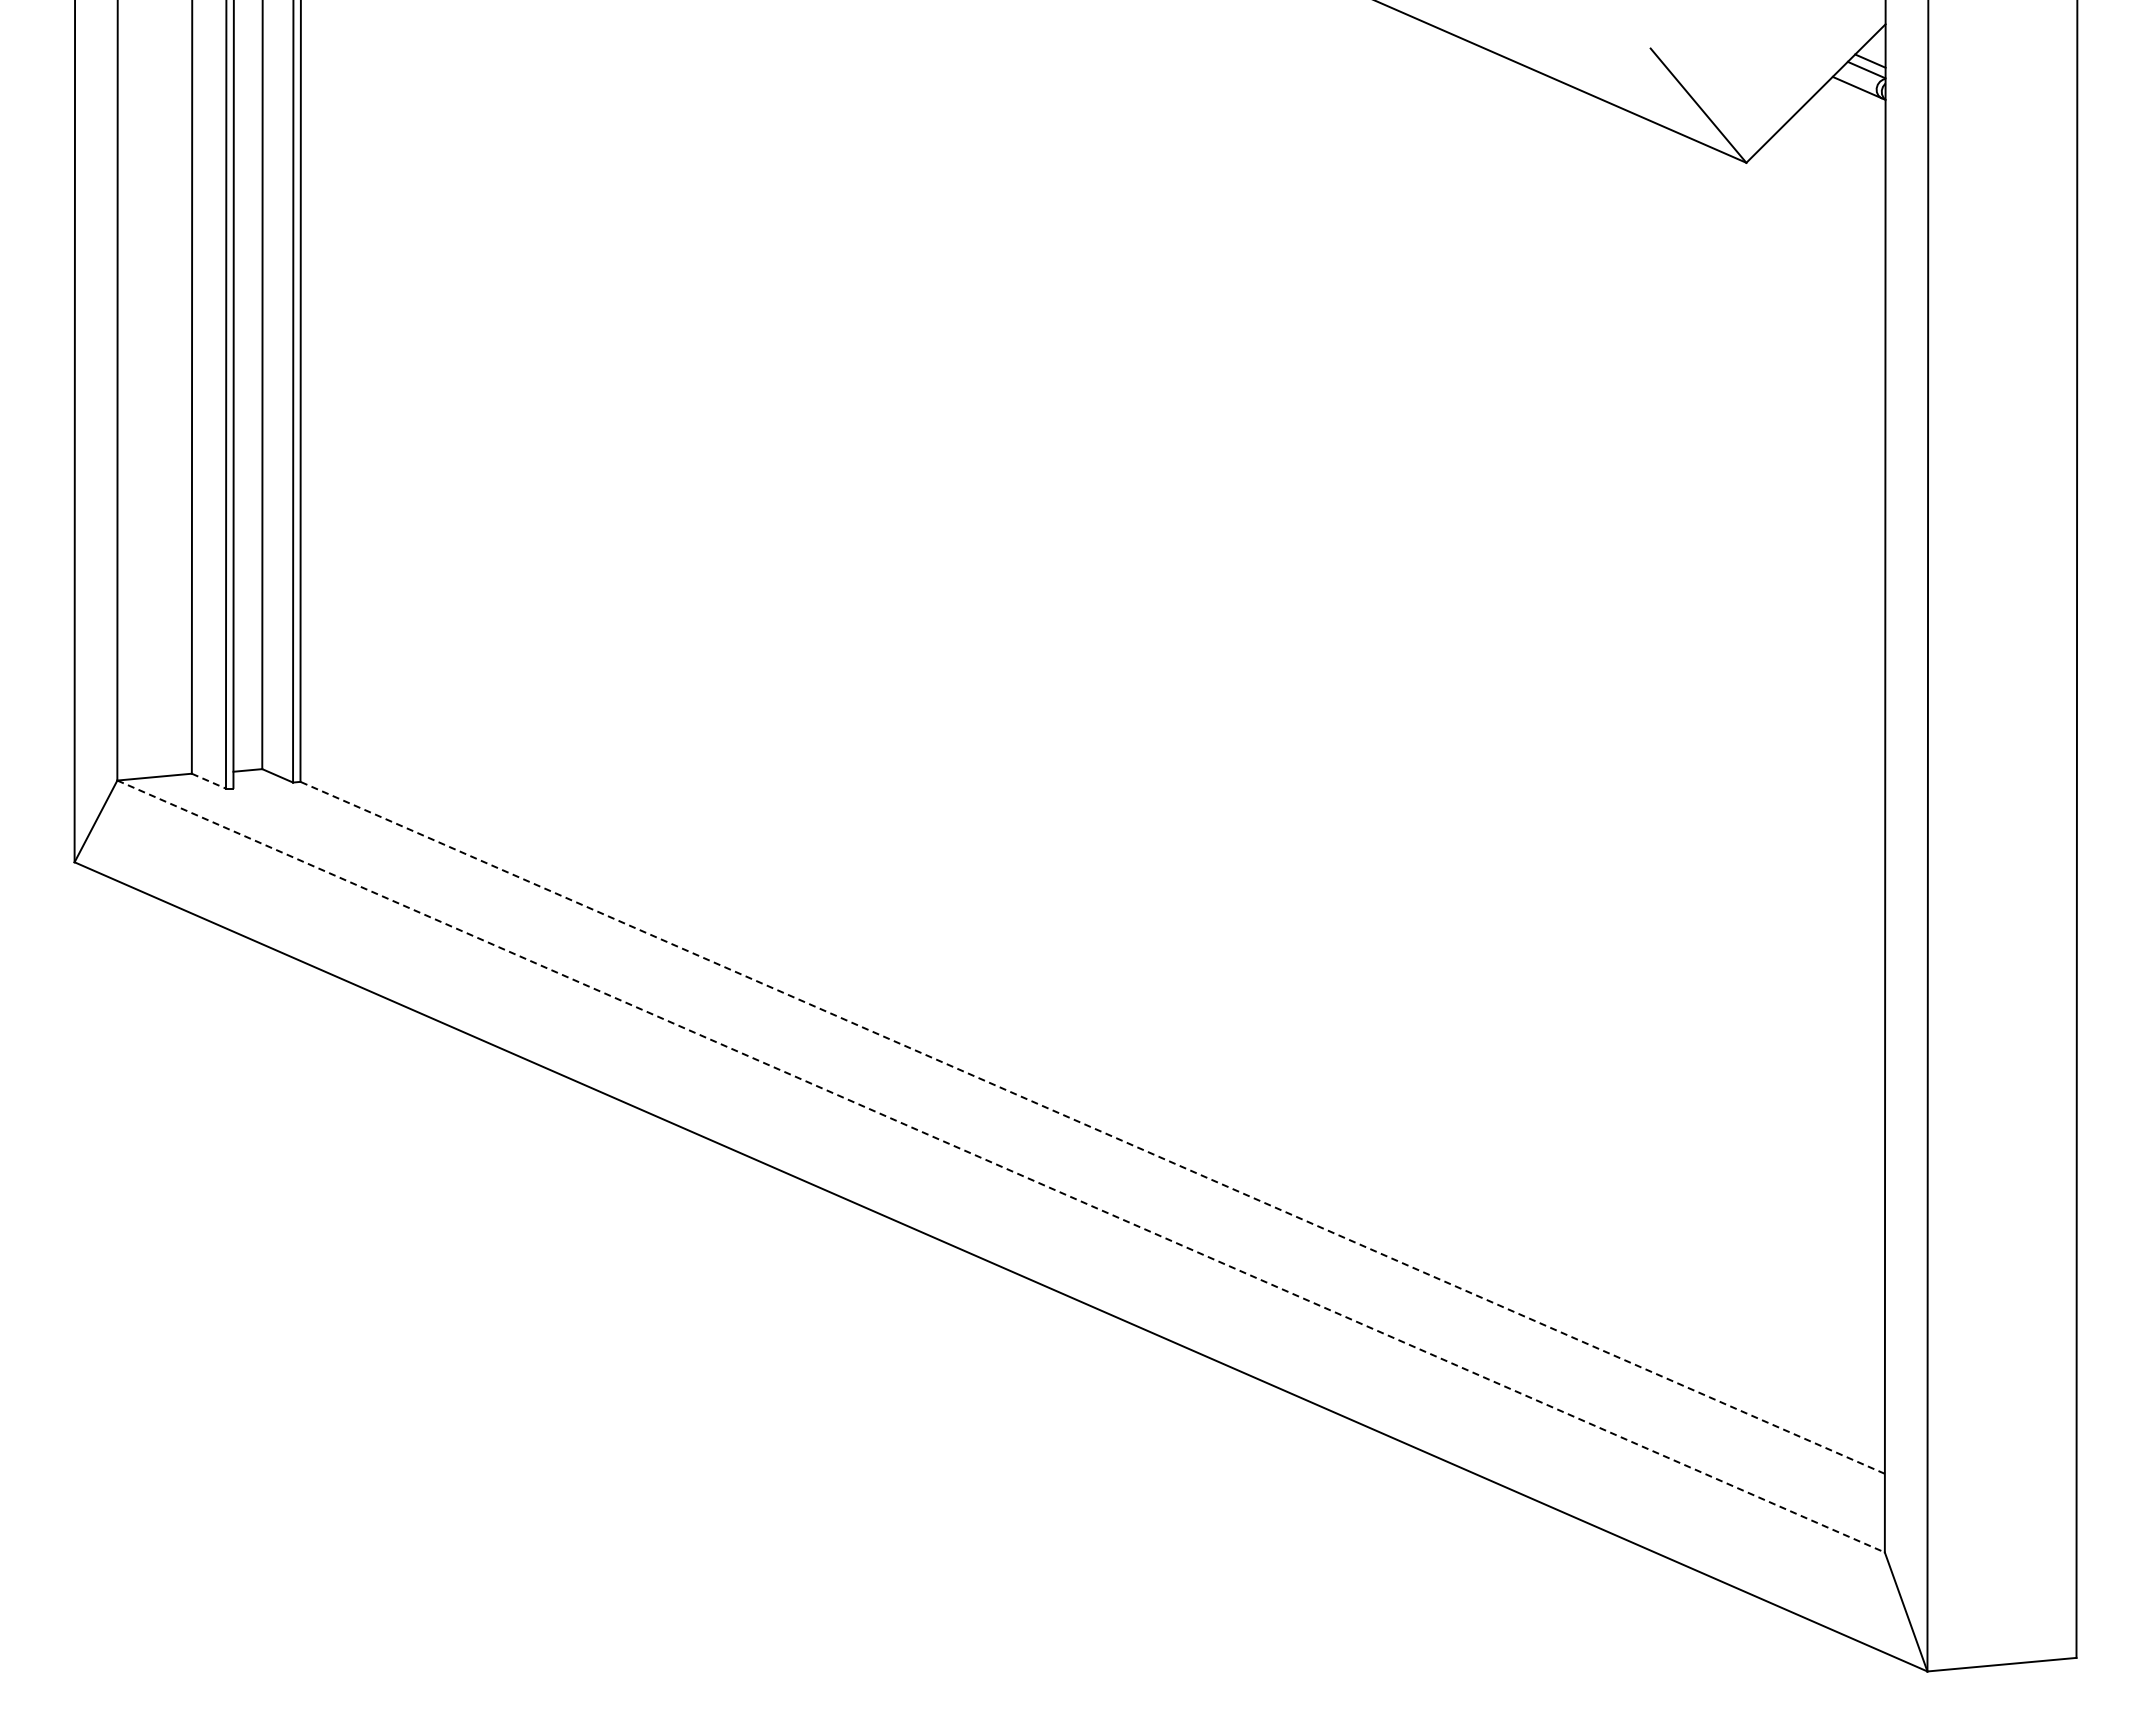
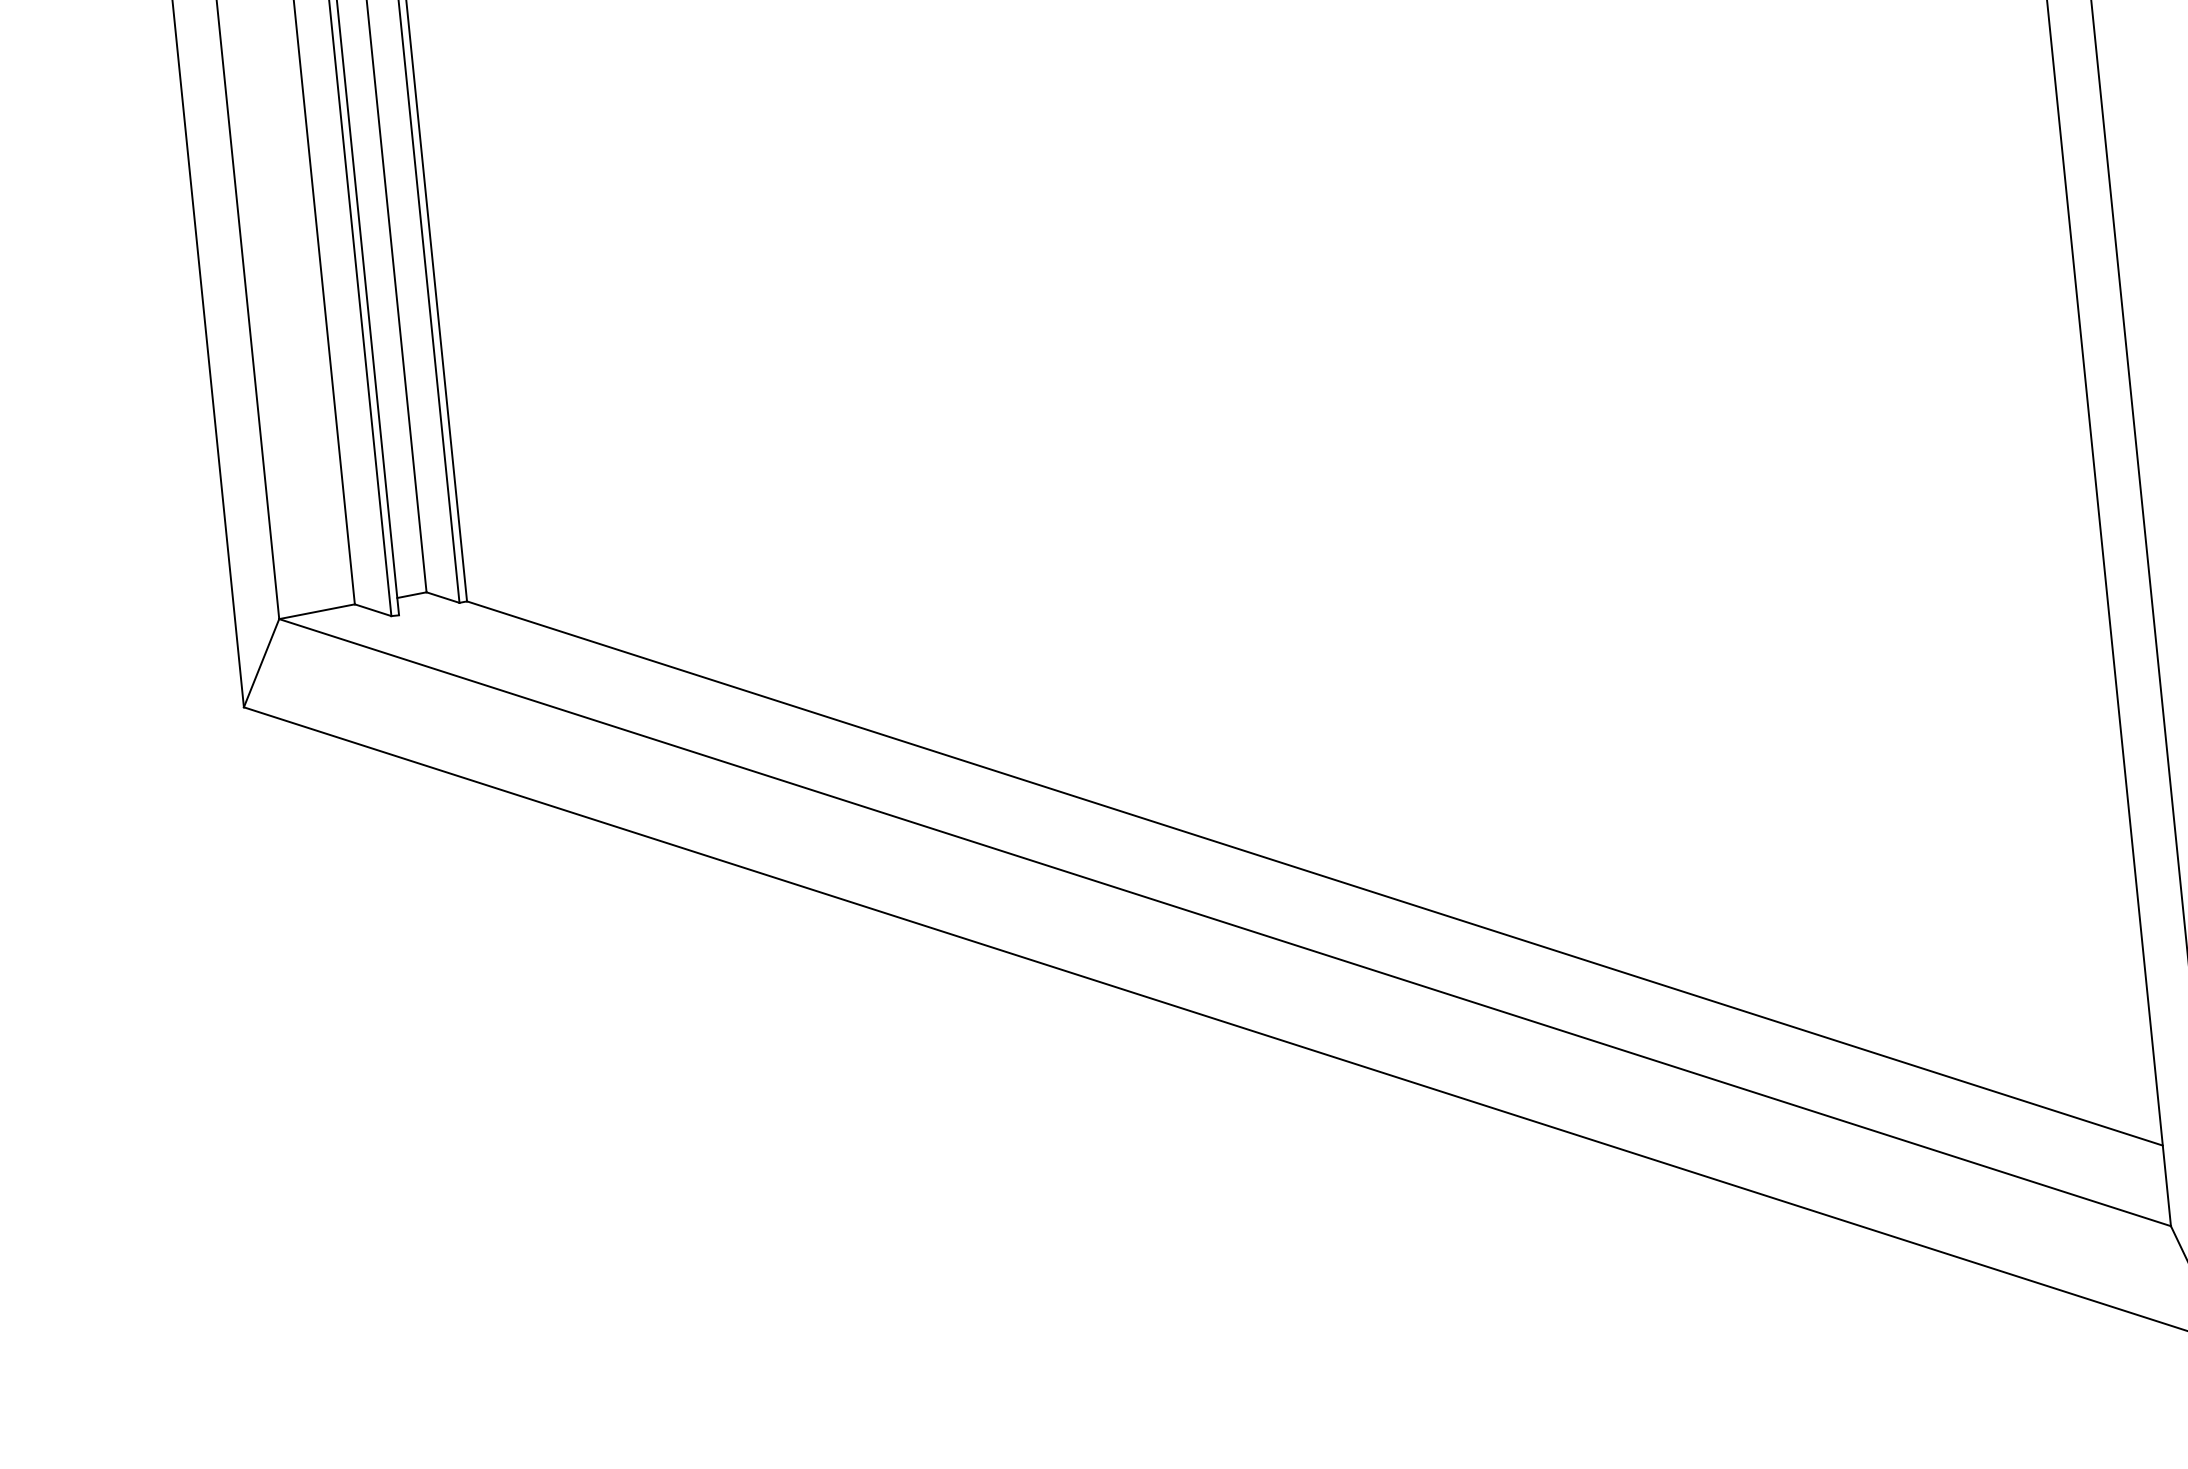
line: (208, 781) -> (372, 610), dashed -> solid
line: (1092, 1127) -> (1314, 873), dashed -> solid
line: (1001, 1166) -> (1225, 922), dashed -> solid

